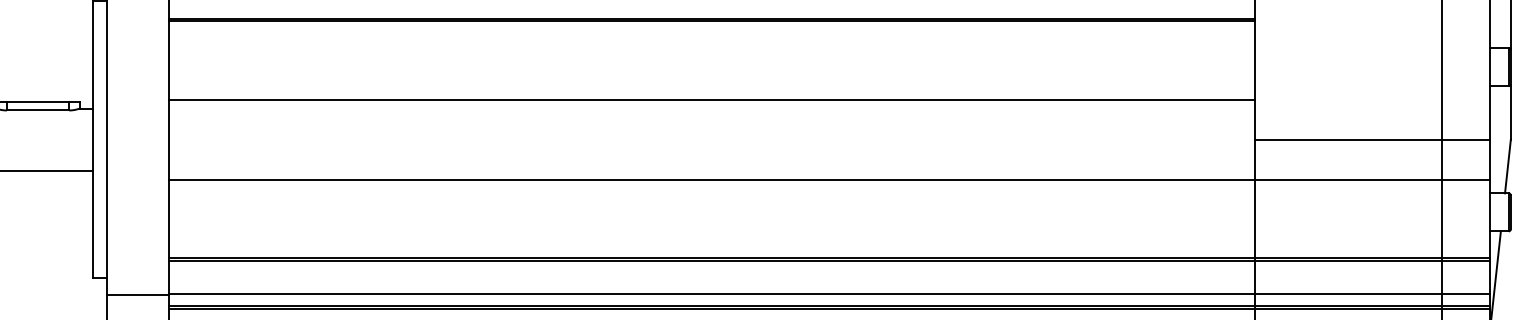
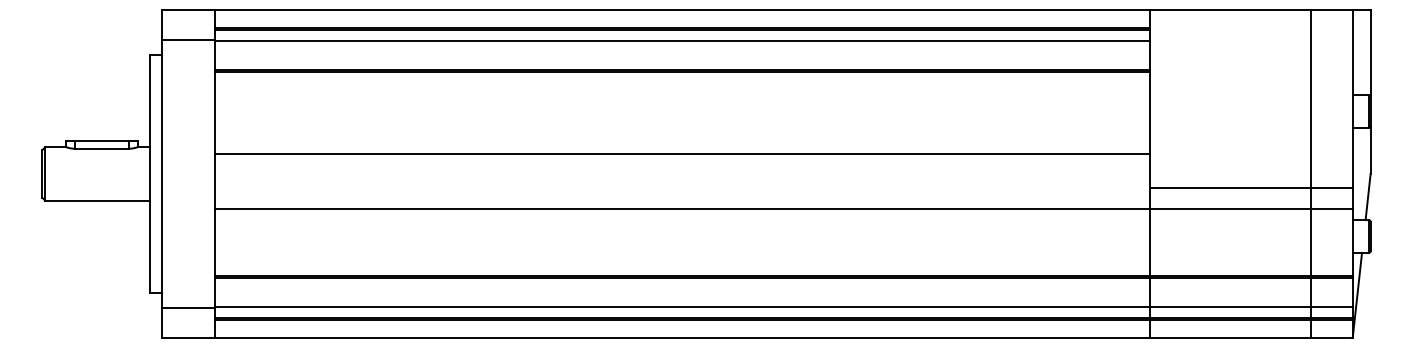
line: (712, 99) -> (682, 154), moved
line: (1372, 139) -> (1251, 187), moved

